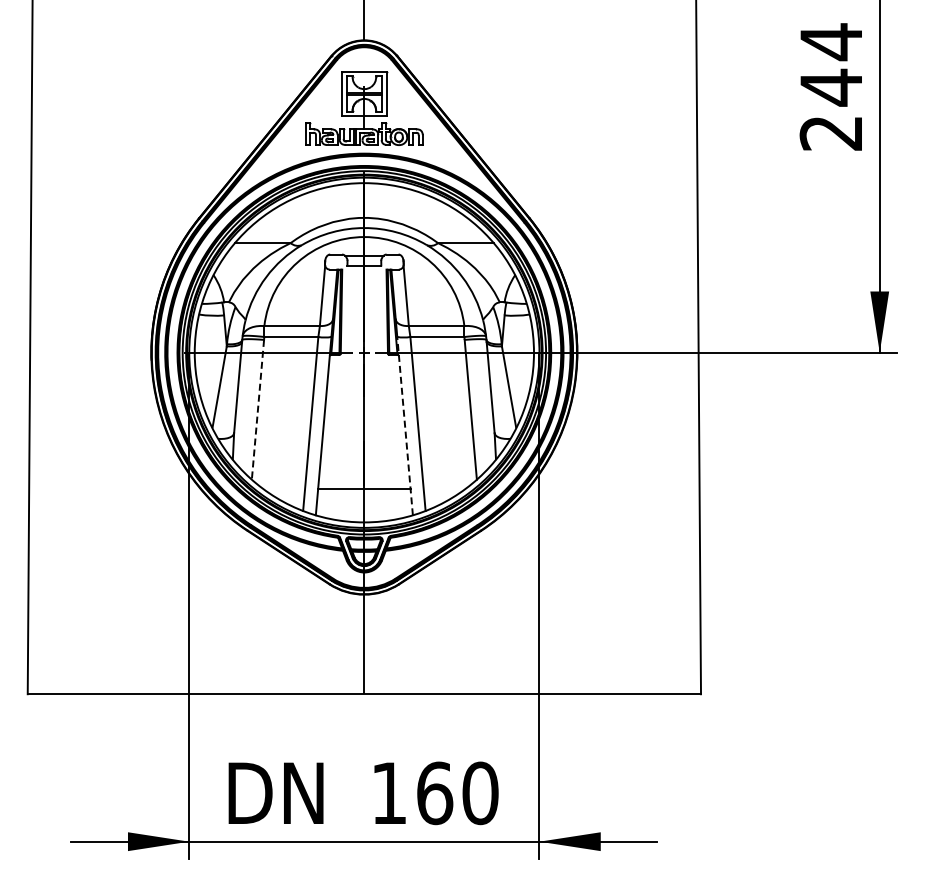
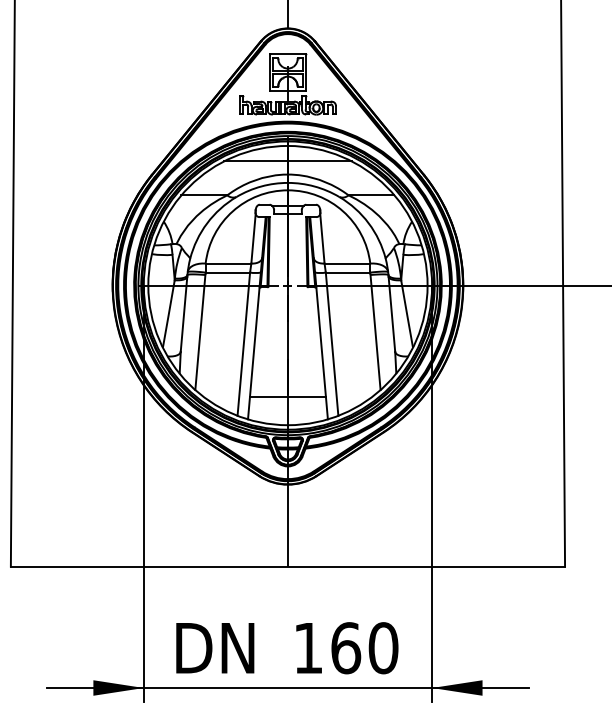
line: (364, 201) -> (288, 161), added
line: (257, 410) -> (199, 333), dashed -> solid
line: (405, 426) -> (321, 346), dashed -> solid

